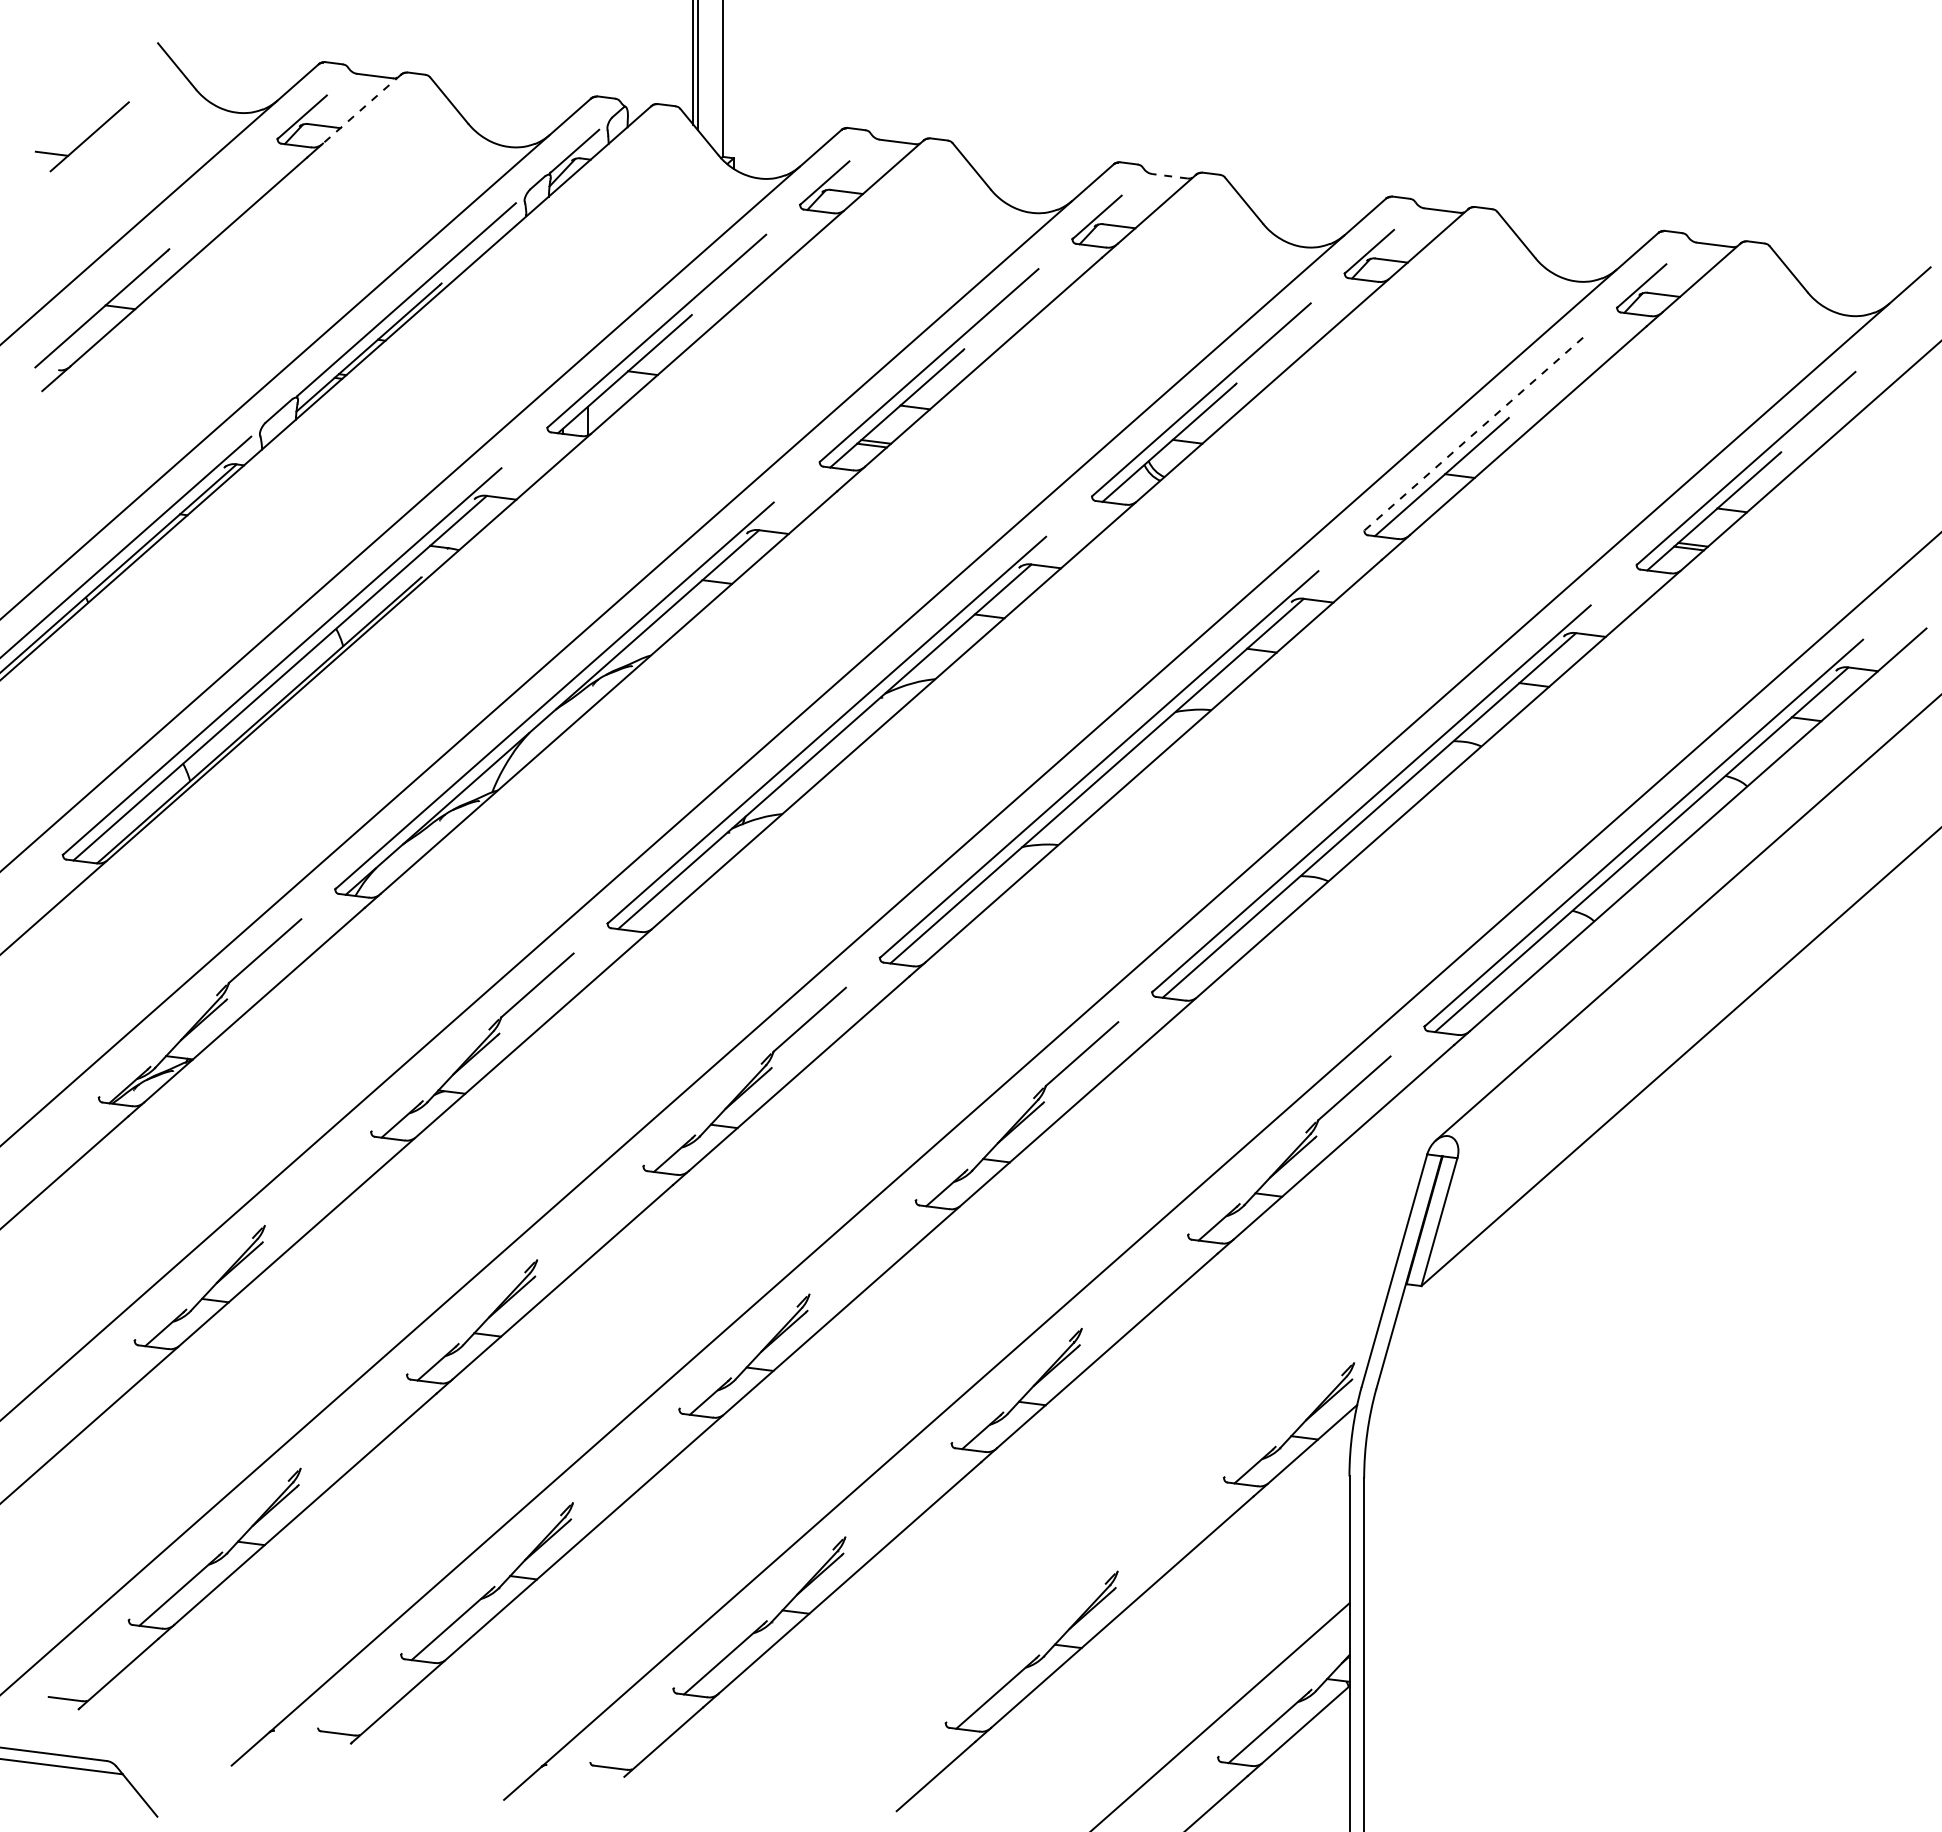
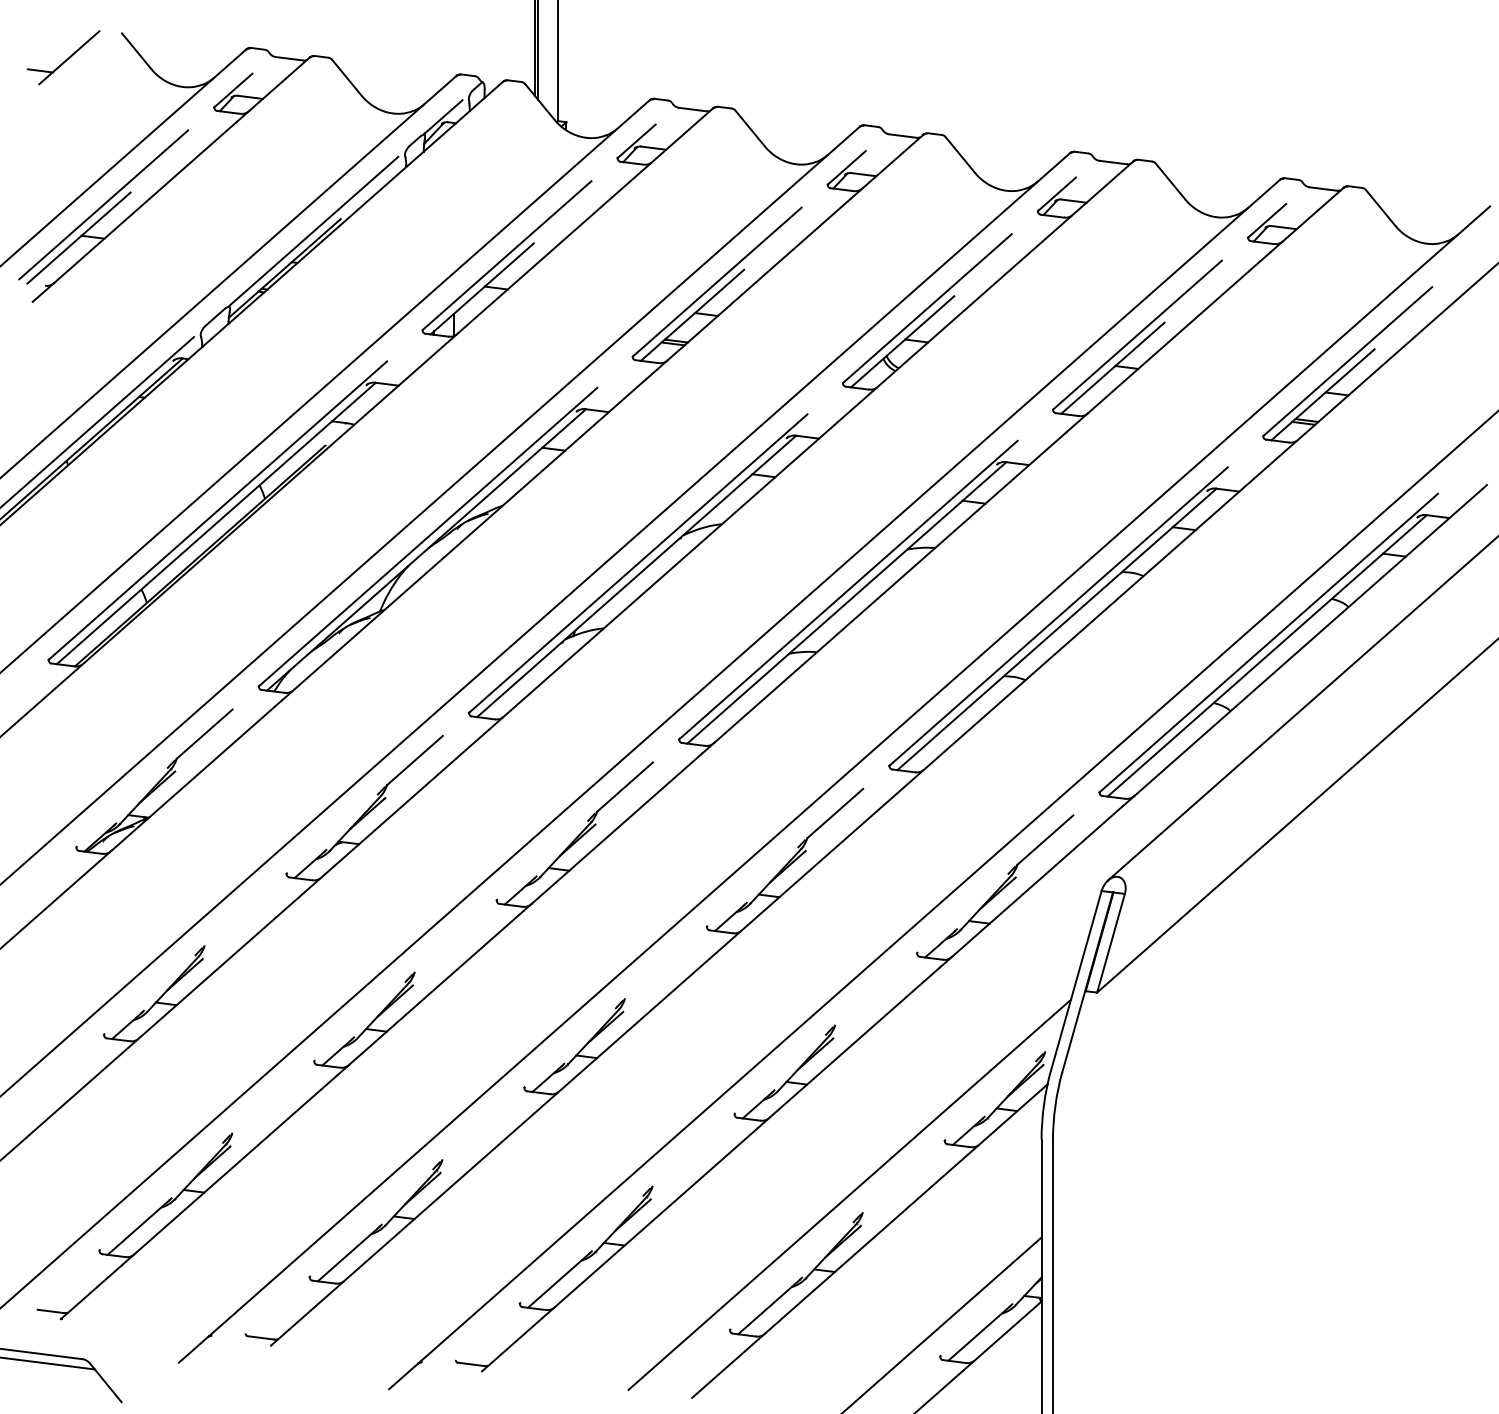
line: (361, 109) -> (279, 84), dashed -> solid
part: (82, 136) -> (63, 57), moved
line: (1169, 176) -> (902, 136), dashed -> solid
line: (133, 264) -> (103, 204), added
line: (1473, 434) -> (1137, 335), dashed -> solid
line: (1100, 1547) -> (849, 1194), added

